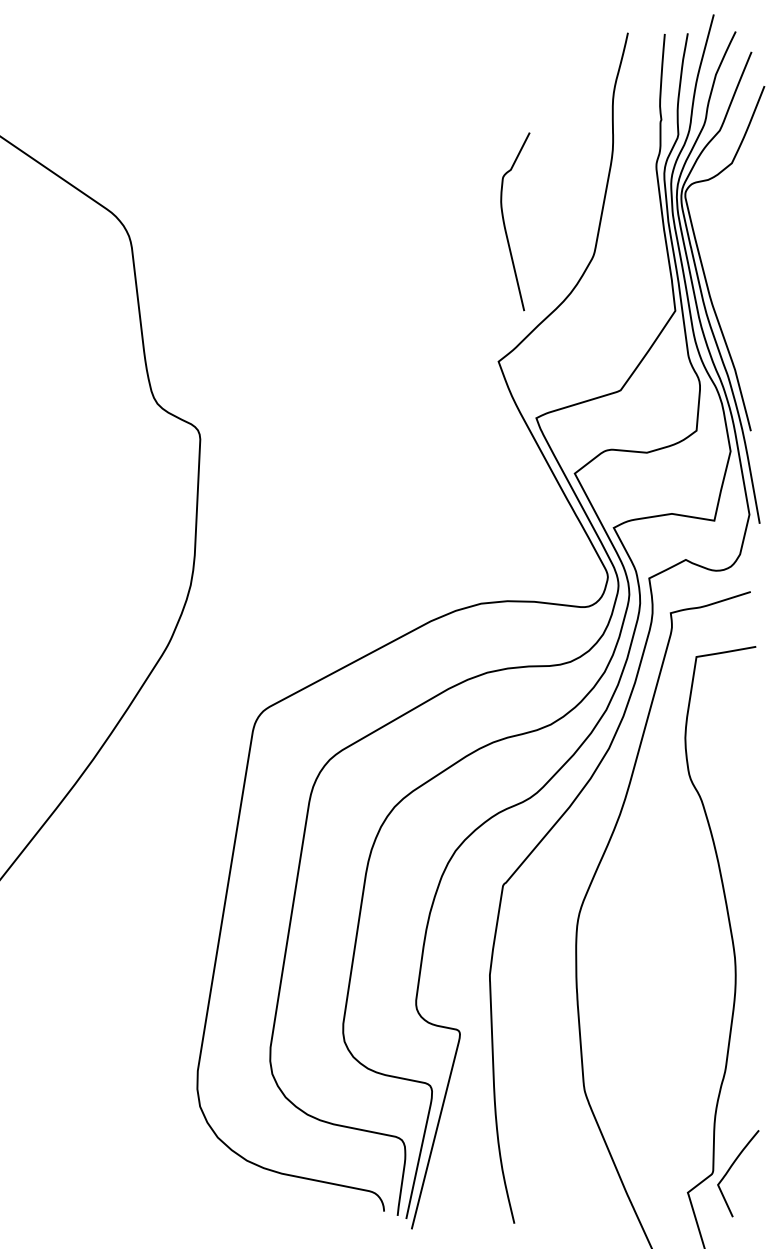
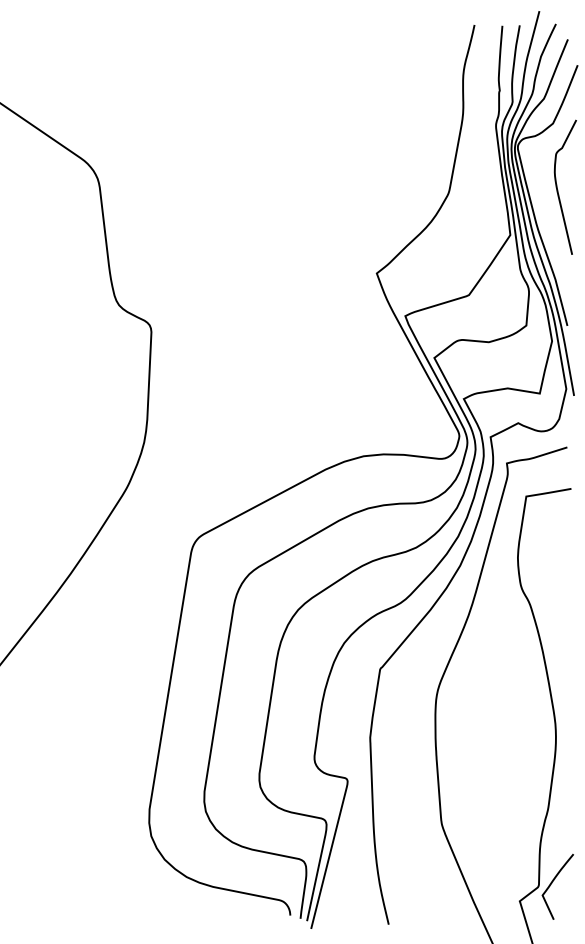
curve: (505, 224) -> (558, 189), moved

